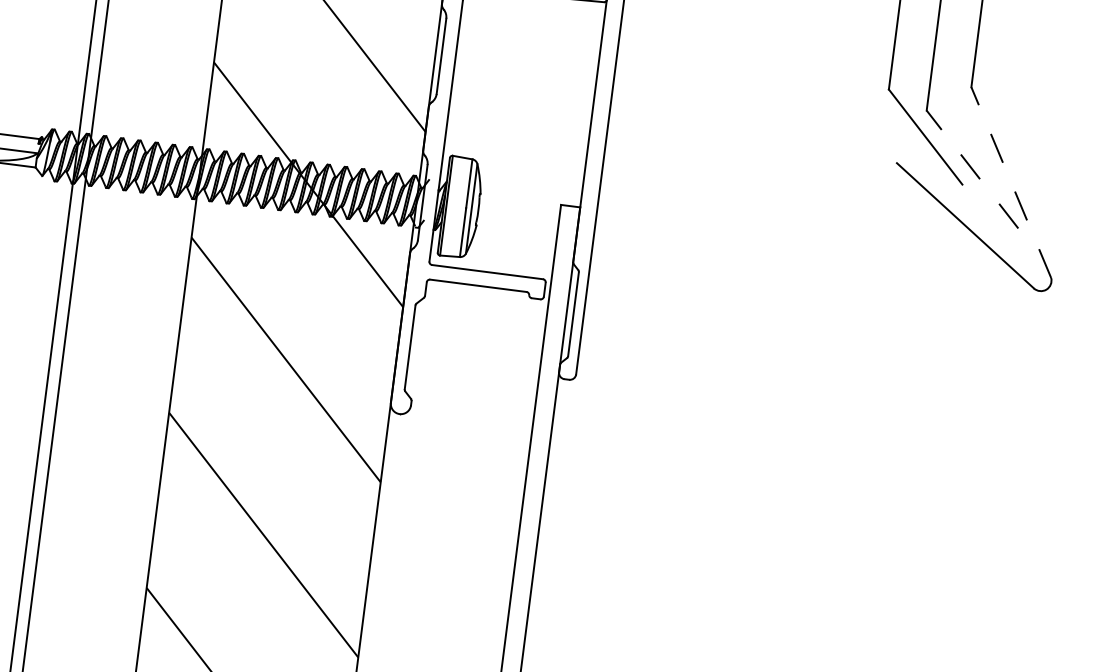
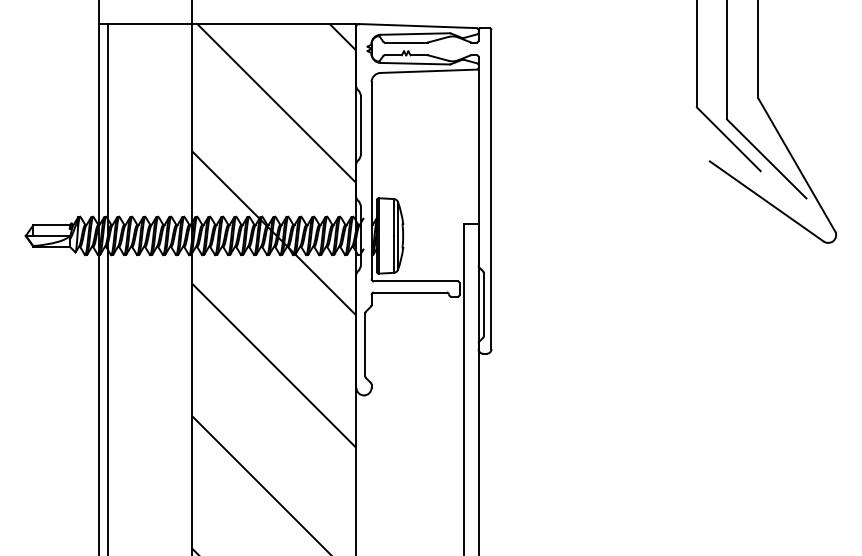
line: (972, 168) -> (766, 158), dashed -> solid
line: (1010, 183) -> (796, 165), dashed -> solid

